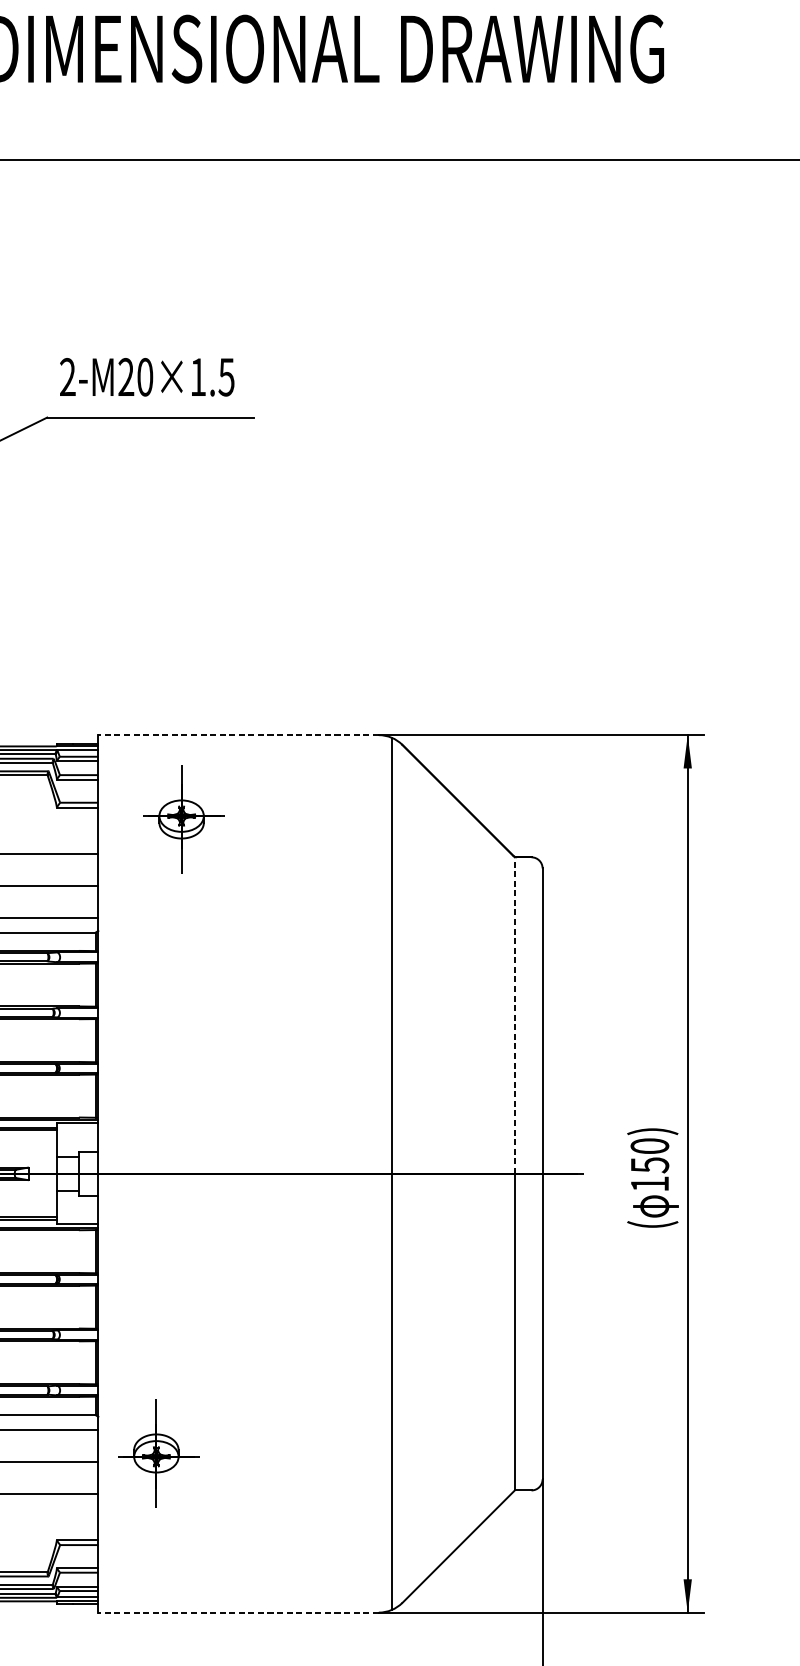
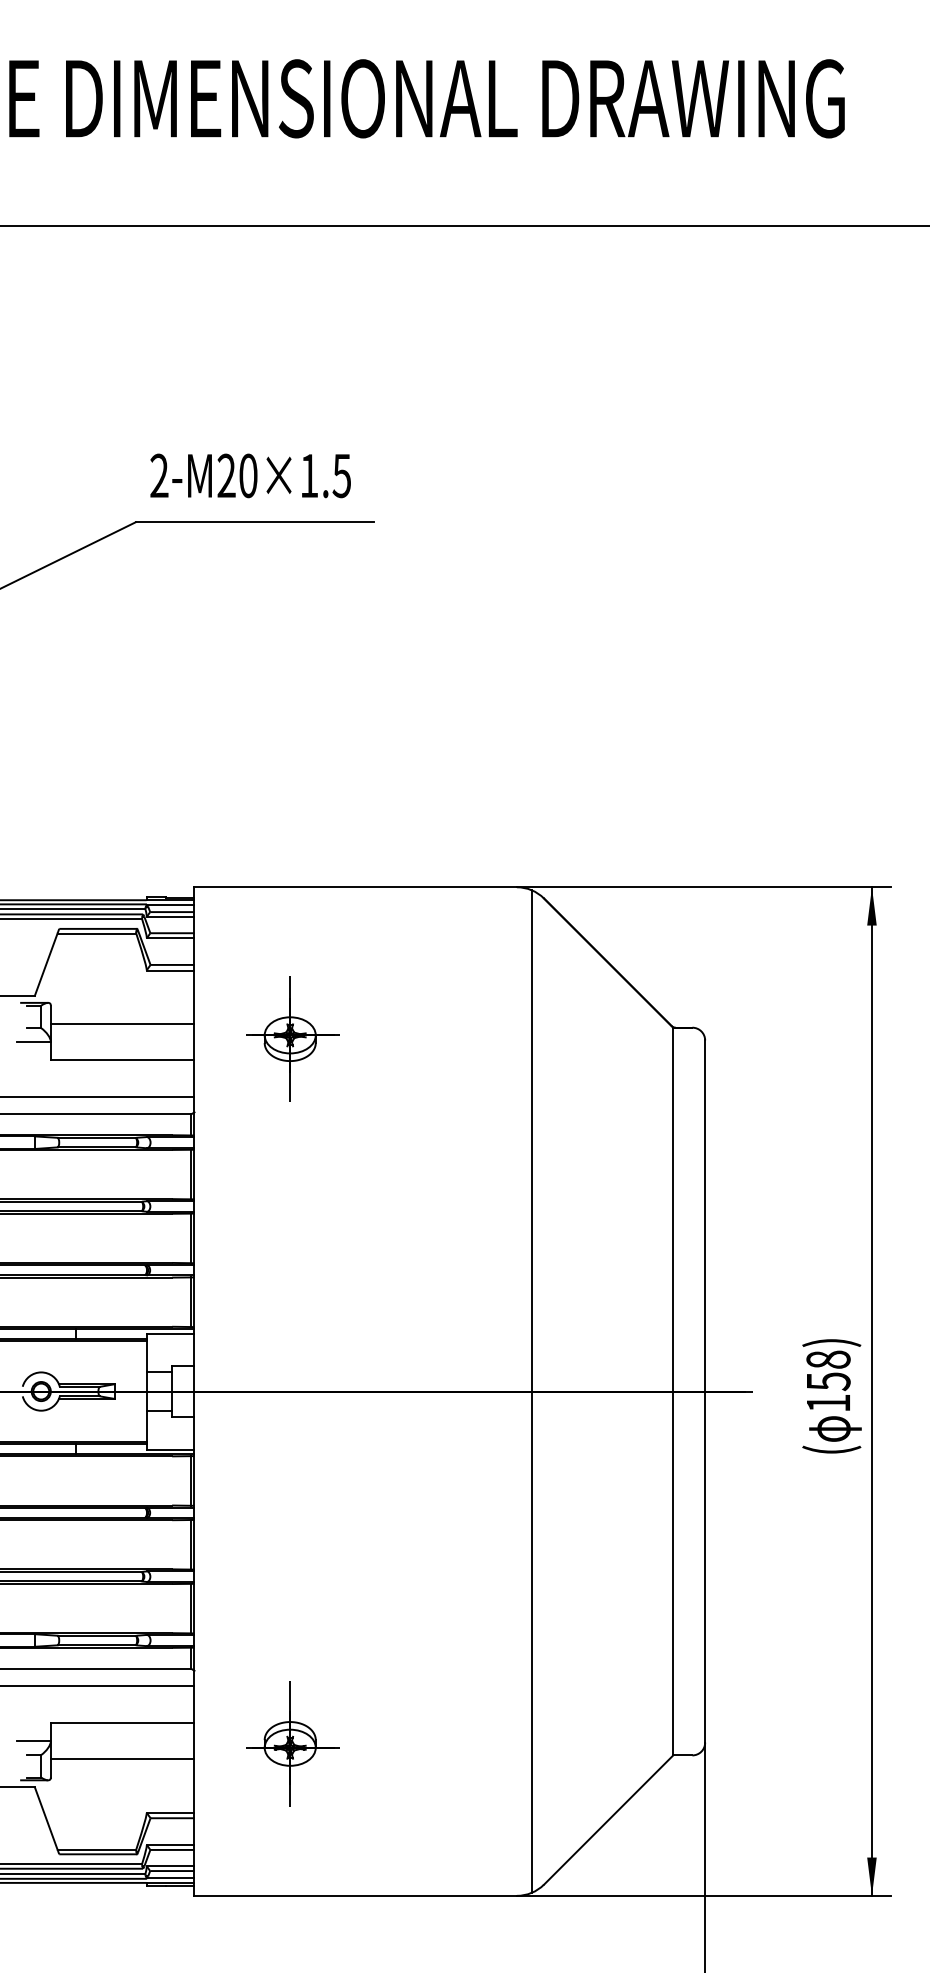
line: (238, 735) -> (355, 887), dashed -> solid
part: (183, 818) -> (292, 1038), moved
line: (515, 1015) -> (673, 1209), dashed -> solid
text: (649, 1145) -> (828, 1359), 150) -> 158)
part: (158, 1453) -> (292, 1743), moved
line: (238, 1612) -> (355, 1895), dashed -> solid

